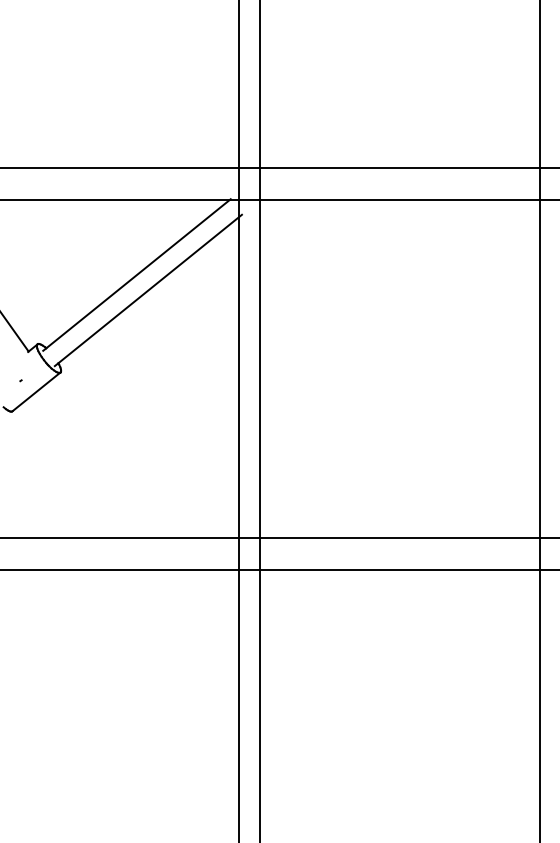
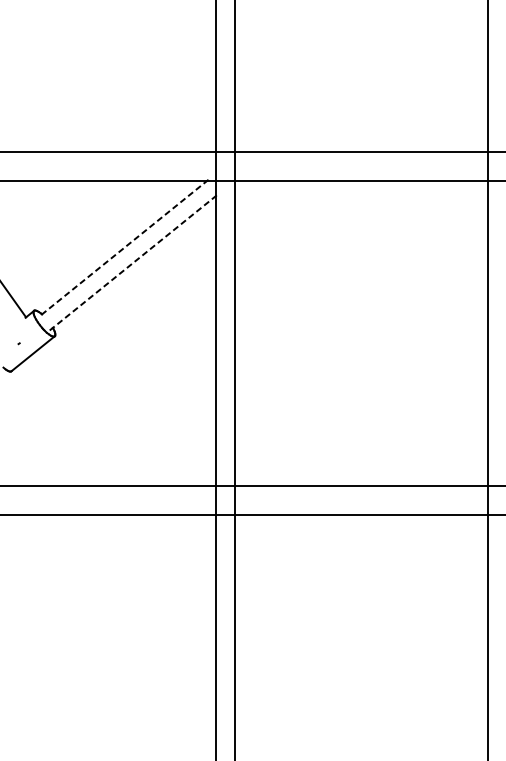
line: (136, 275) -> (123, 248), solid -> dashed
line: (148, 290) -> (134, 262), solid -> dashed

